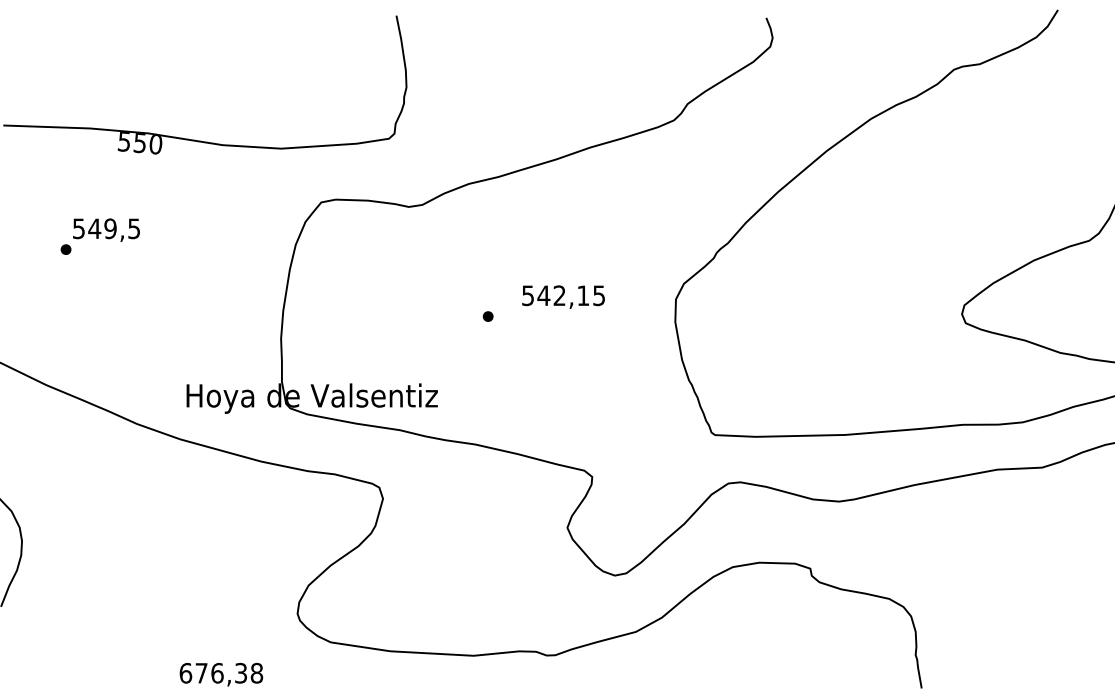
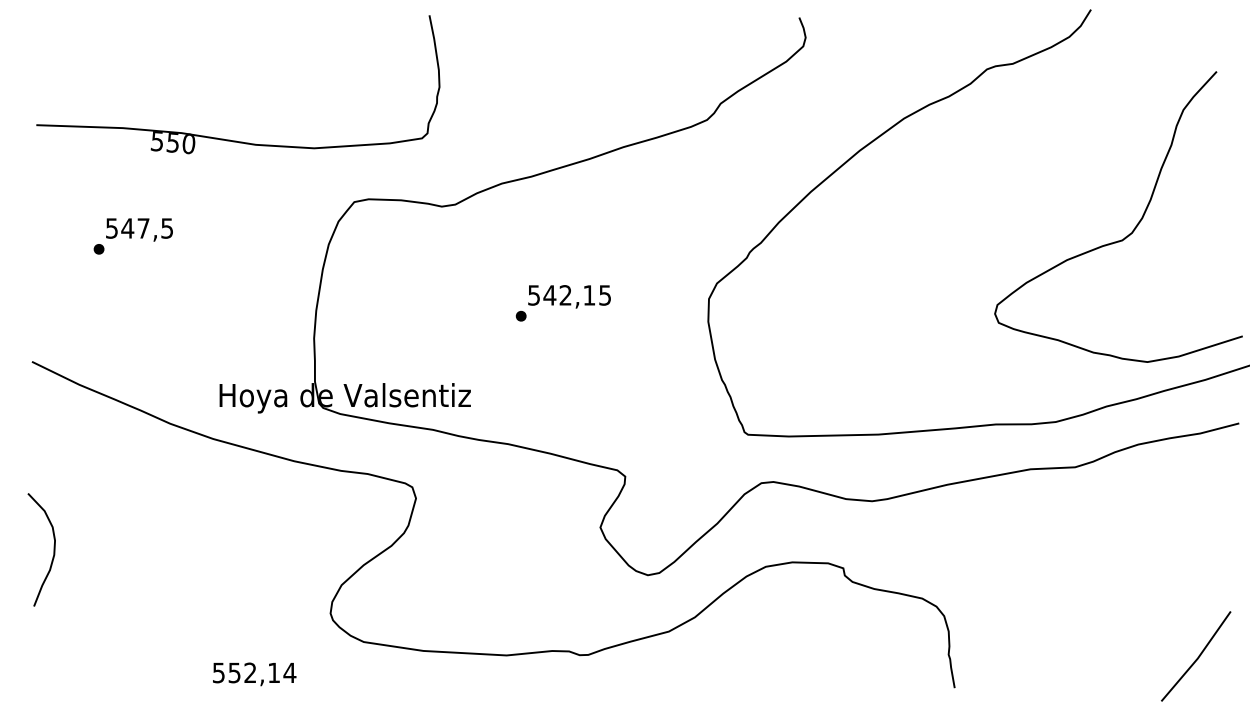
text: (110, 228) -> (143, 228), 549,5 -> 547,5
text: (563, 296) -> (569, 296), moved
text: (221, 672) -> (254, 672), 676,38 -> 552,14

